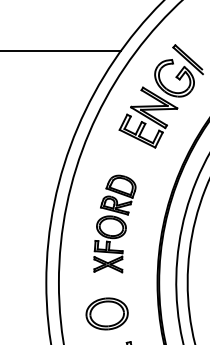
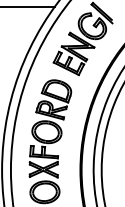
part: (114, 223) -> (50, 128), size x1.43

